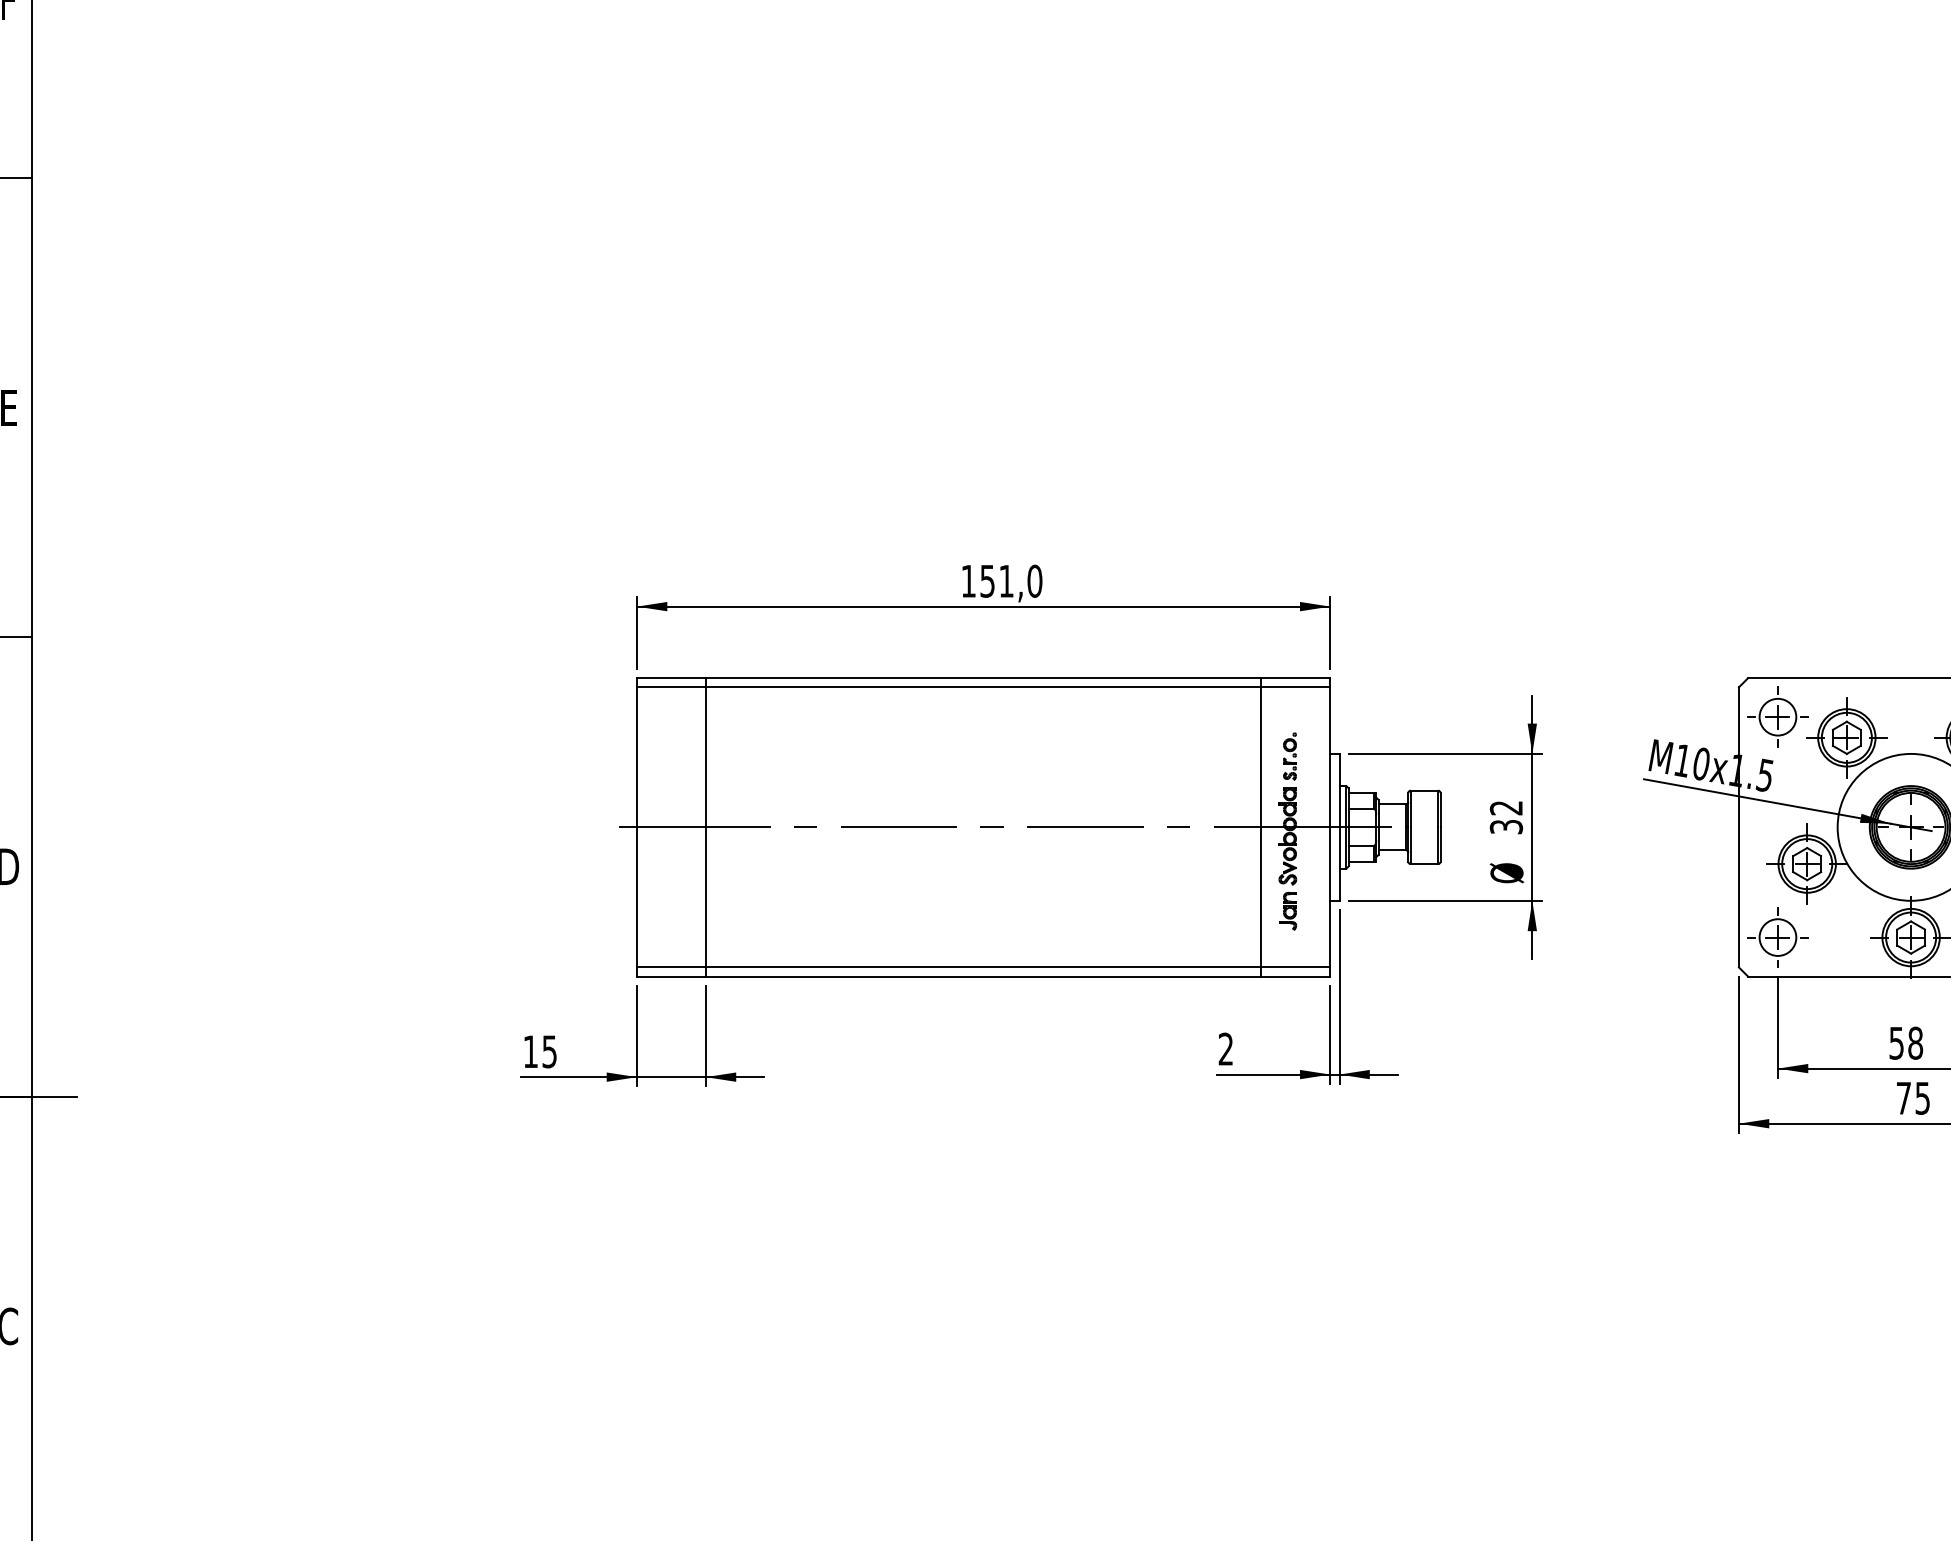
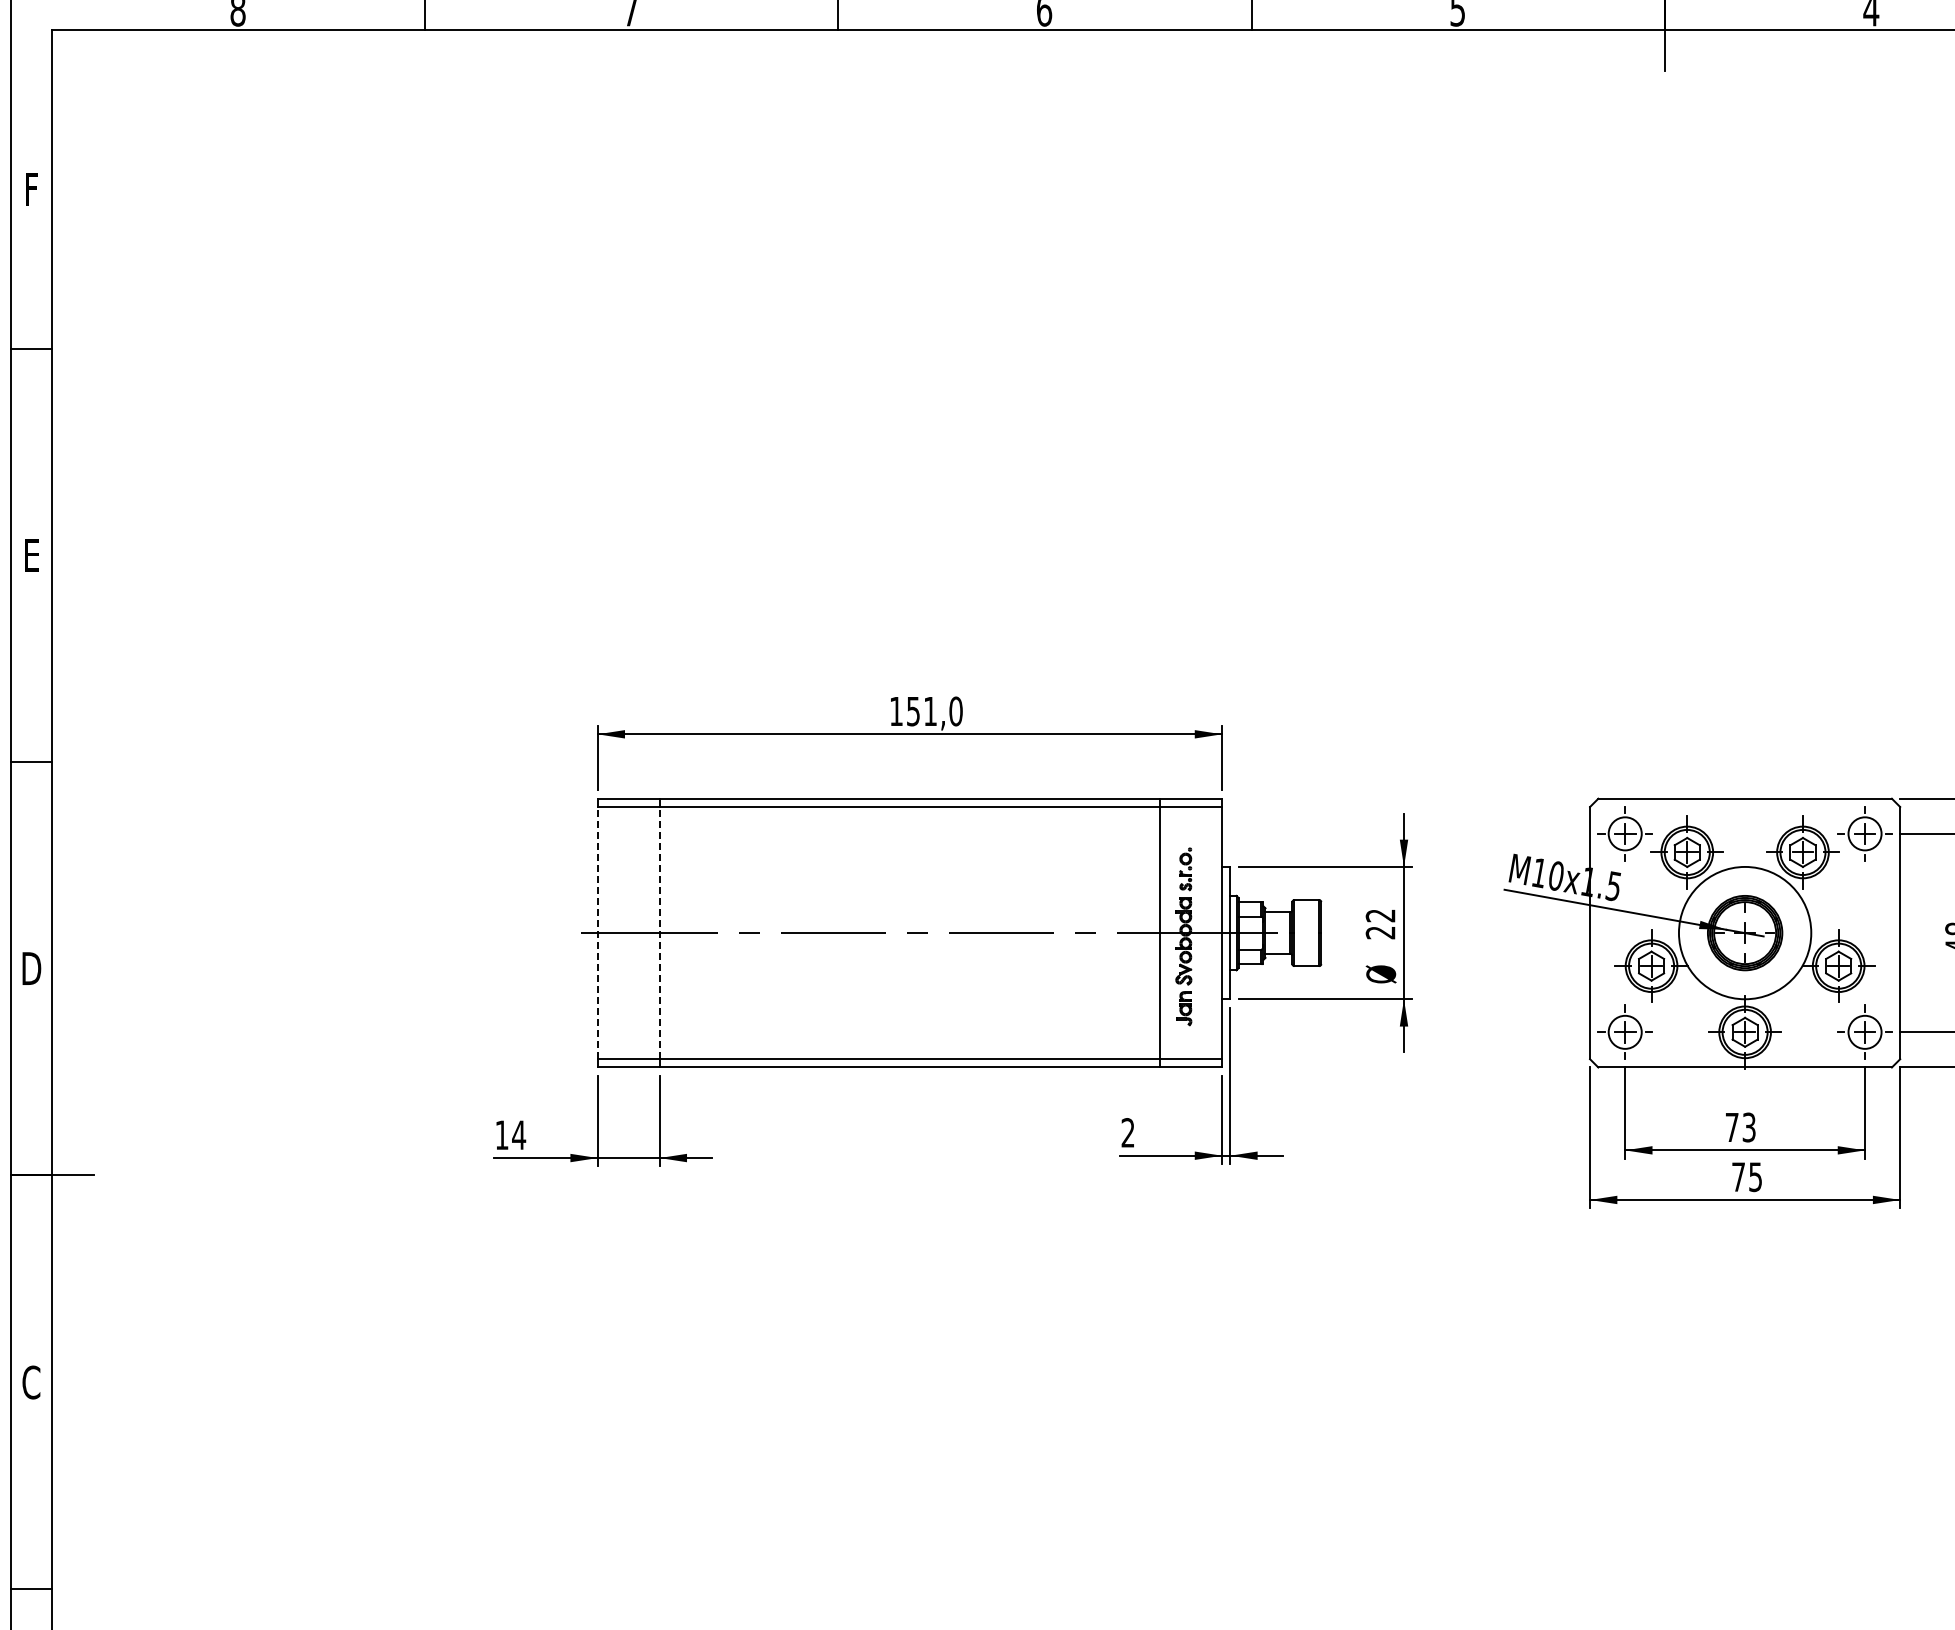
line: (636, 826) -> (597, 932), solid -> dashed
line: (705, 826) -> (659, 932), solid -> dashed
text: (1506, 826) -> (1380, 932), 32 -> 22
text: (1905, 1043) -> (1740, 1127), 58 -> 73
text: (550, 1052) -> (519, 1135), 15 -> 14

